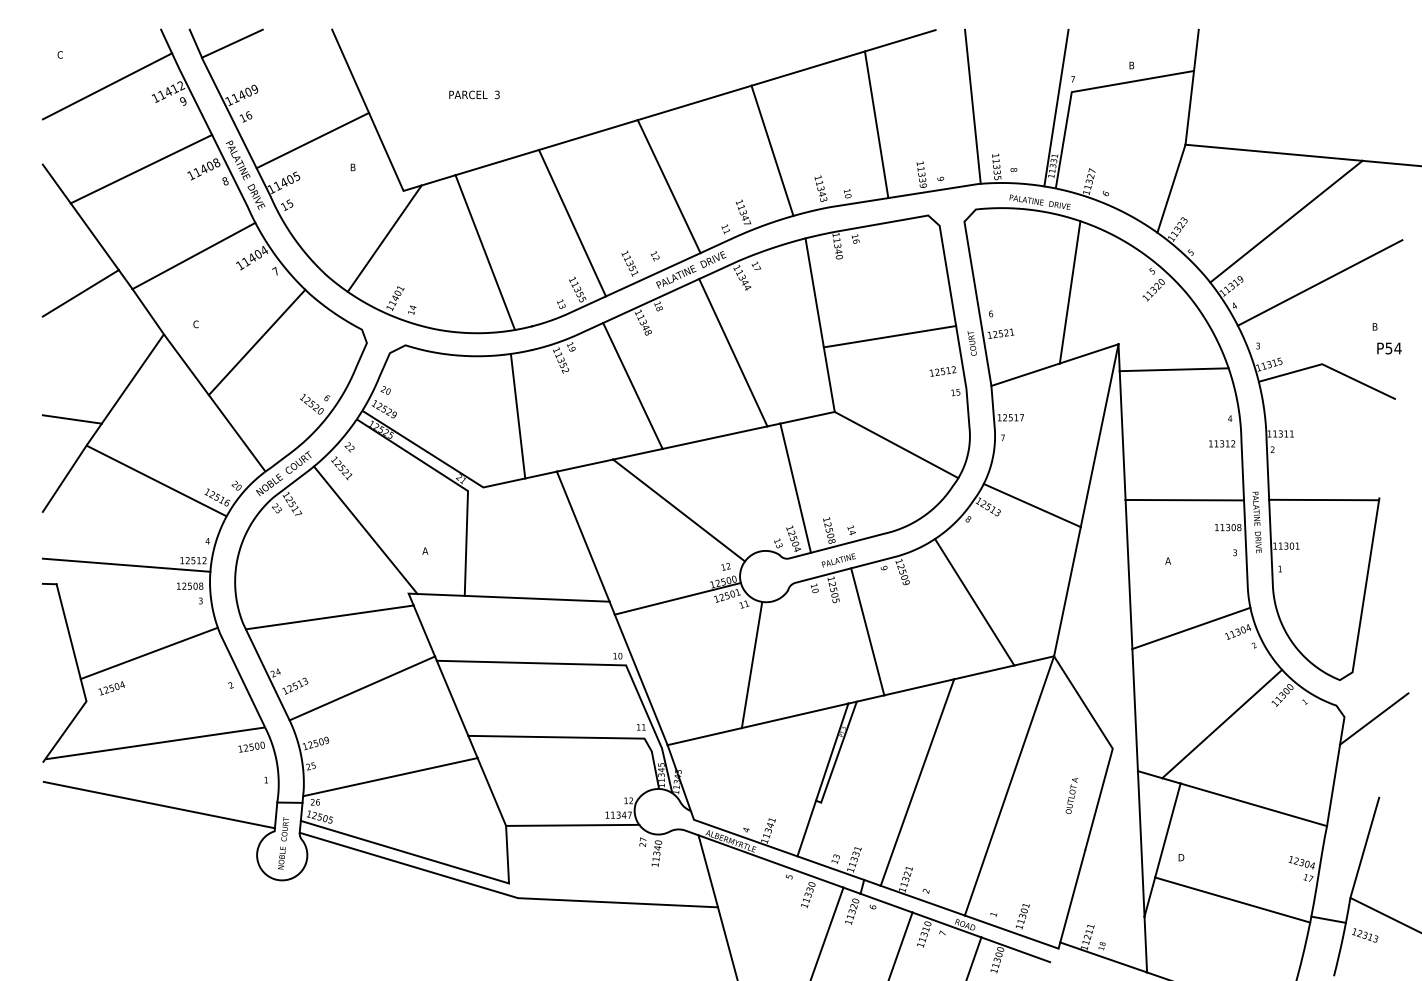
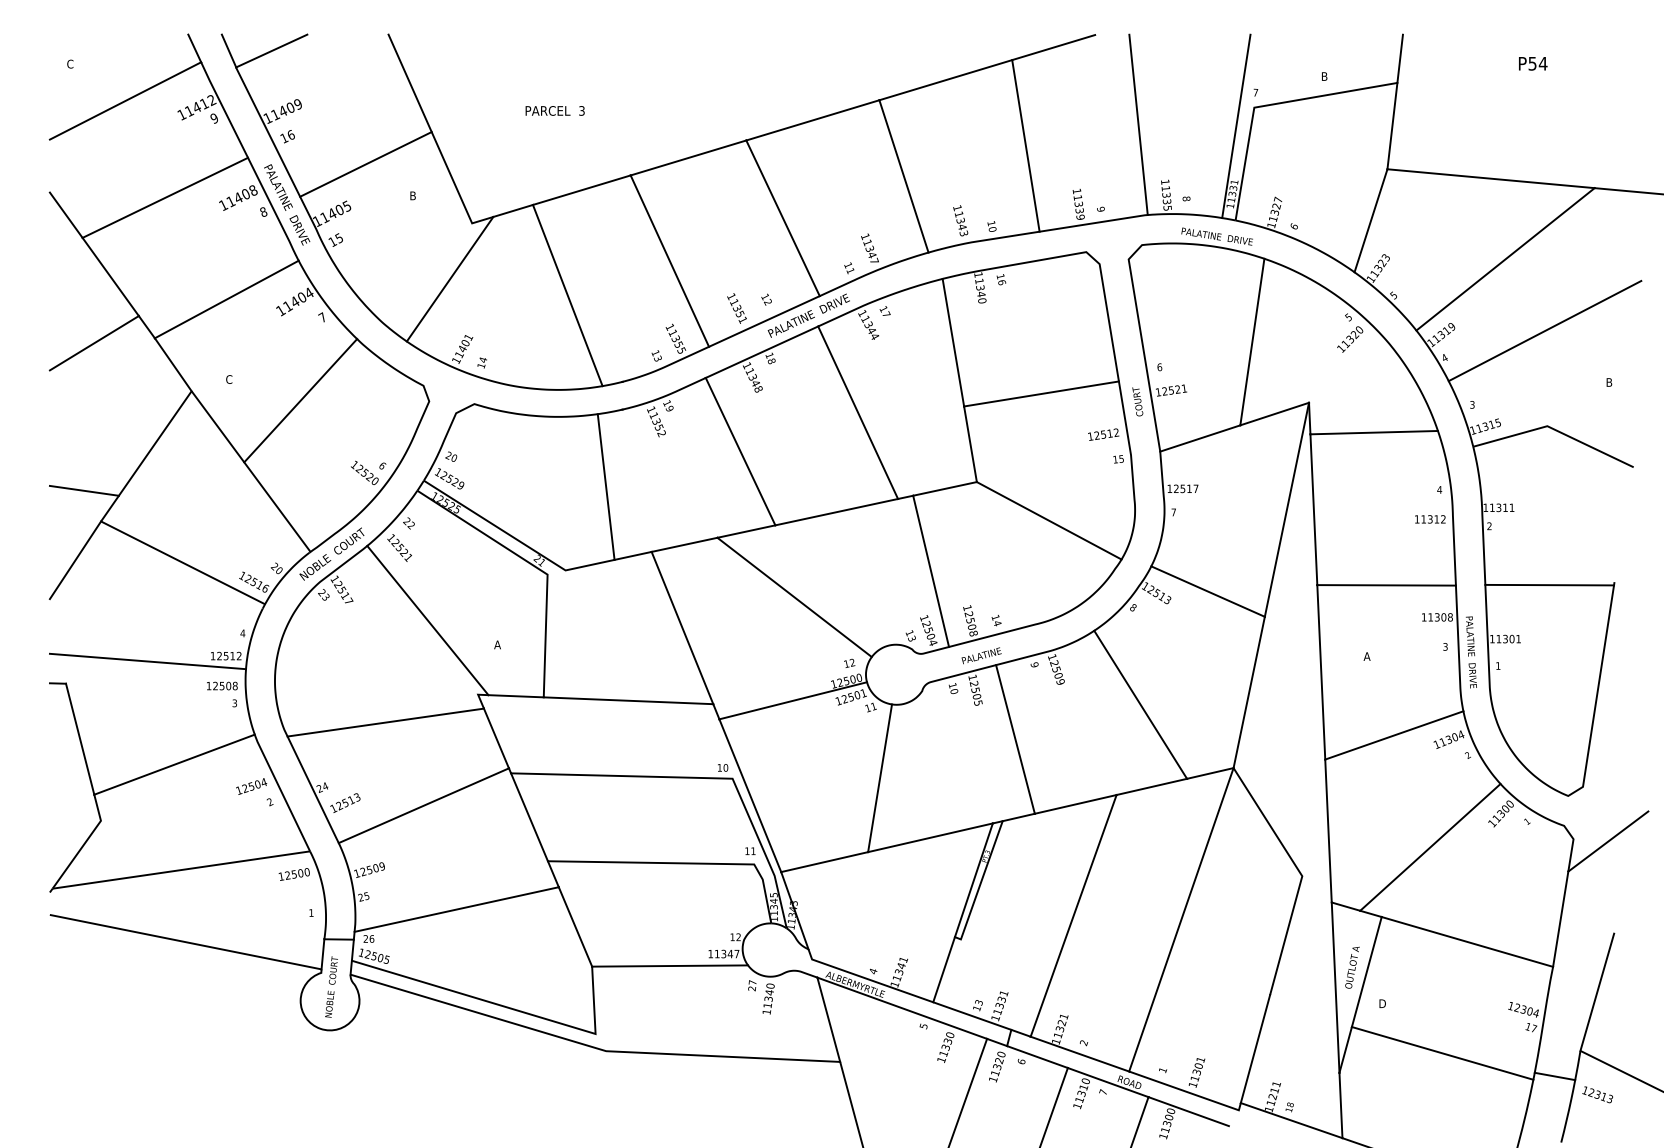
text: (1389, 348) -> (1533, 63), moved
text: (1257, 522) -> (1471, 652), moved
text: (111, 688) -> (251, 786), moved
text: (1071, 795) -> (1352, 967), moved

